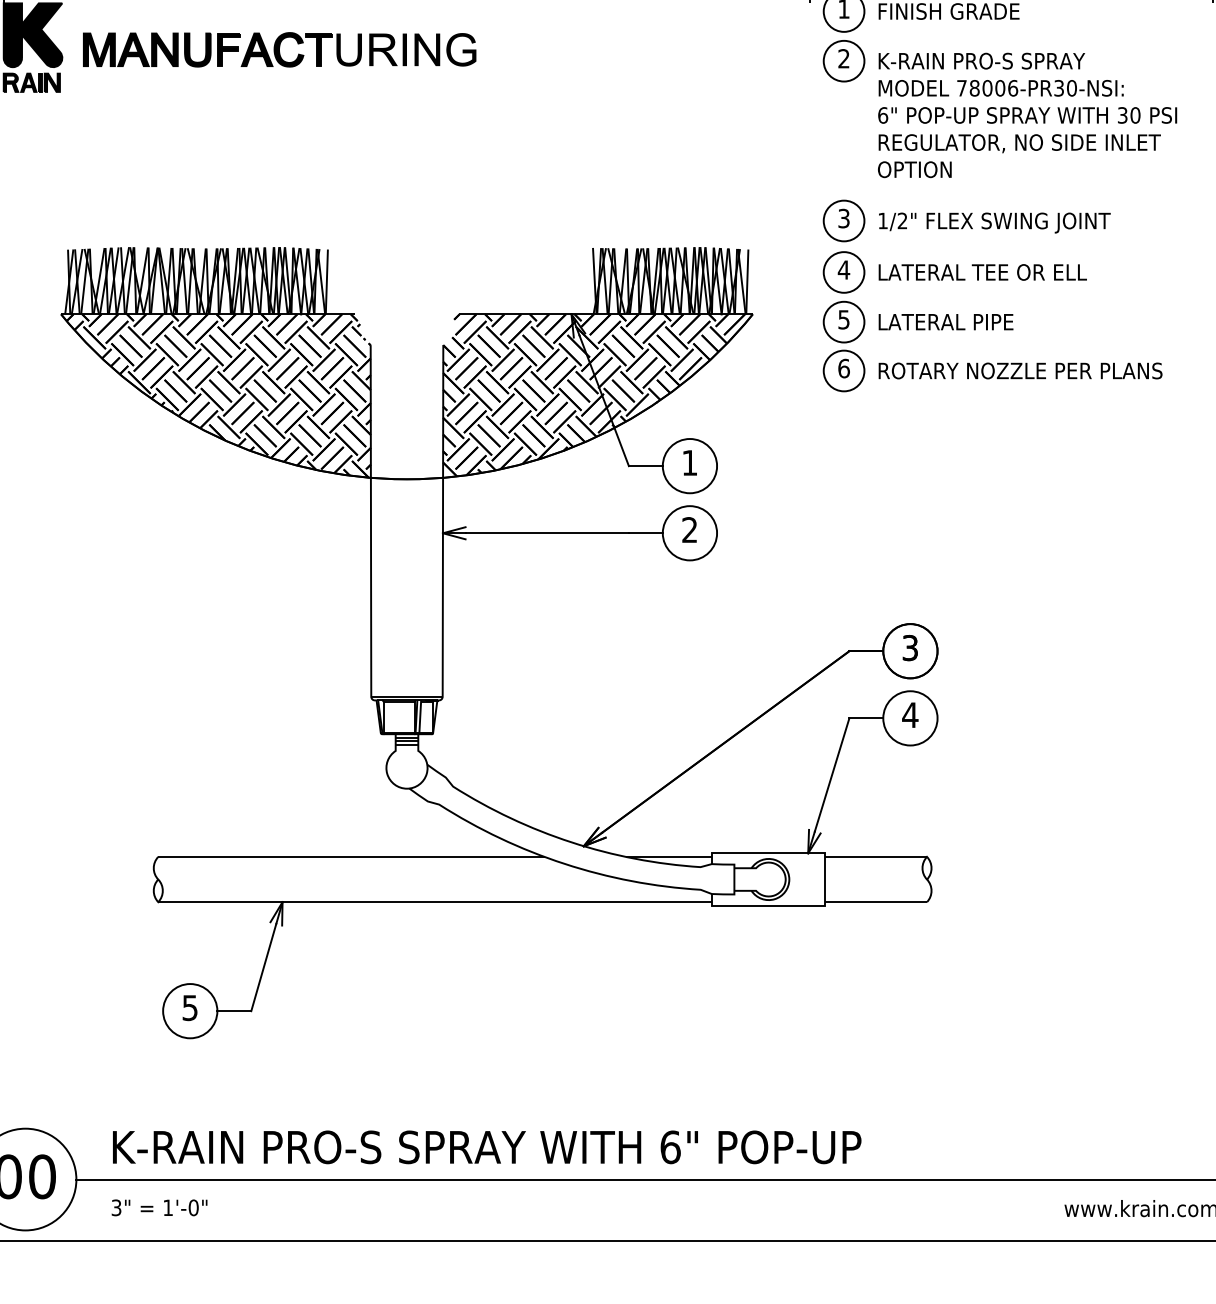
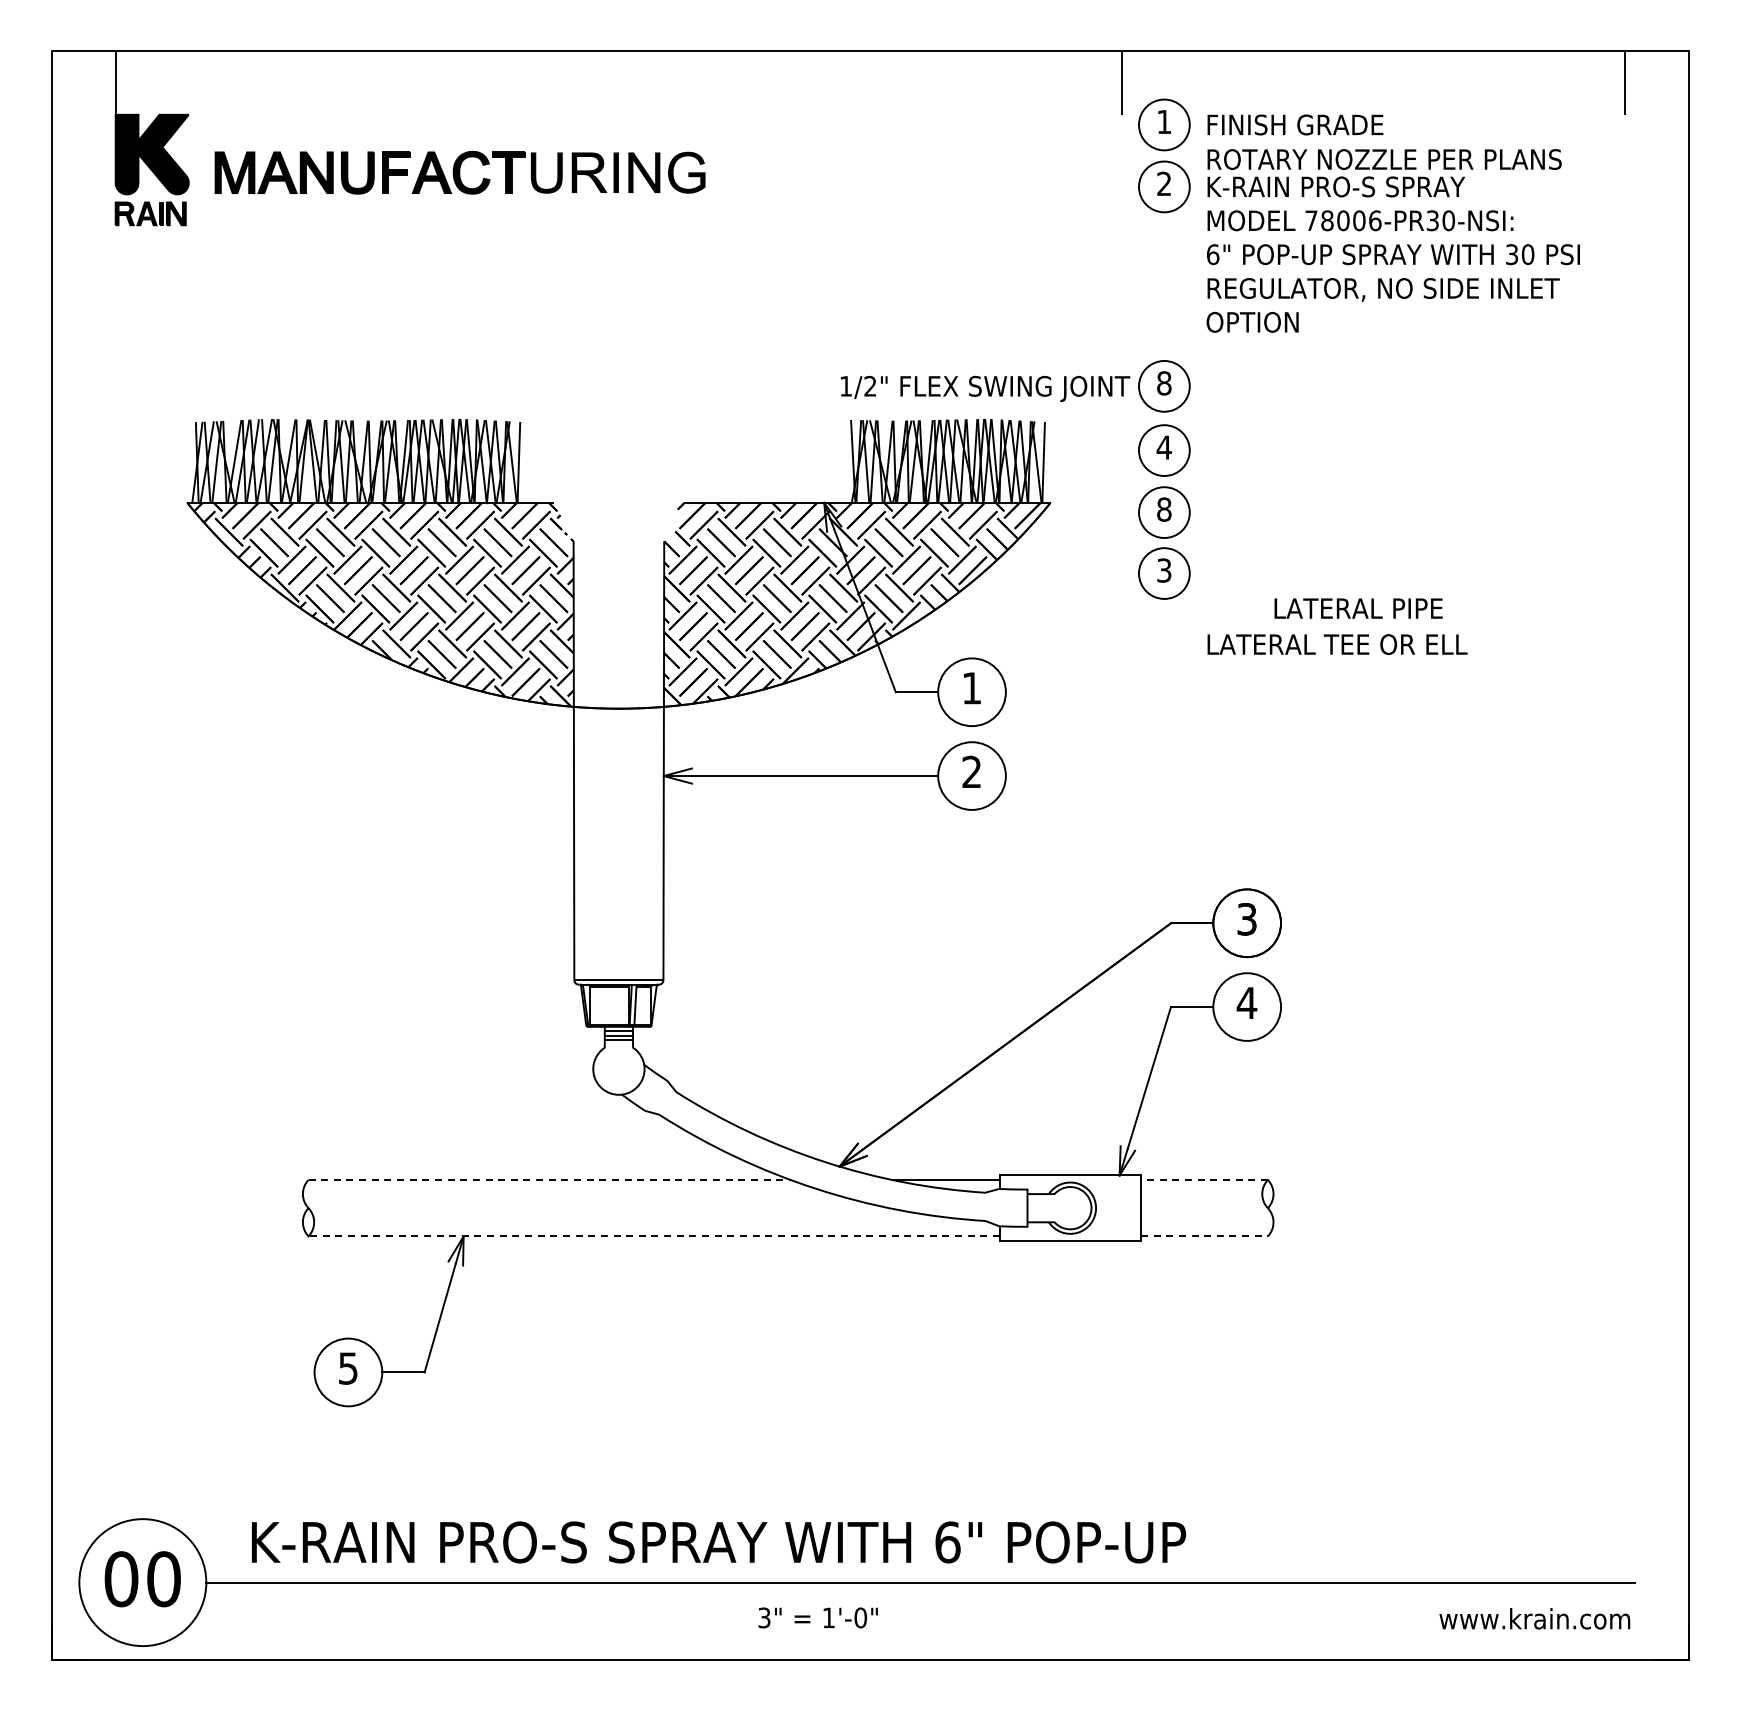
text: (844, 218) -> (1164, 383), 3 -> 8
text: (994, 222) -> (985, 388), moved
text: (982, 272) -> (1337, 644), moved
text: (844, 319) -> (1164, 509), 5 -> 8
text: (945, 322) -> (1358, 608), moved
text: (844, 368) -> (1164, 570), 6 -> 3
text: (1020, 370) -> (1384, 159), moved
line: (352, 856) -> (550, 1179), solid -> dashed
line: (875, 856) -> (1203, 1179), solid -> dashed
line: (435, 902) -> (654, 1236), solid -> dashed
line: (876, 902) -> (1204, 1236), solid -> dashed
text: (159, 1207) -> (817, 1617), moved

